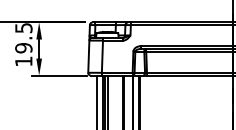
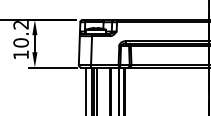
text: (23, 38) -> (20, 34), 19.5 -> 10.2

